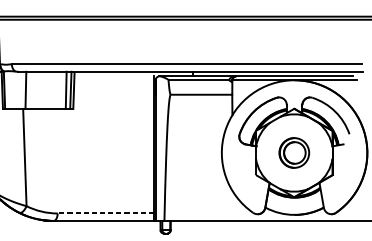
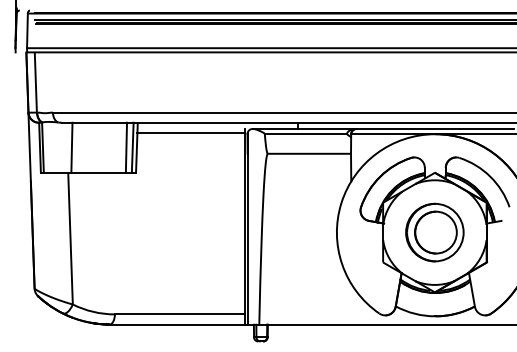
line: (114, 78) -> (191, 132), added
part: (293, 152) -> (434, 232), size x1.43
line: (105, 213) -> (179, 314), dashed -> solid

